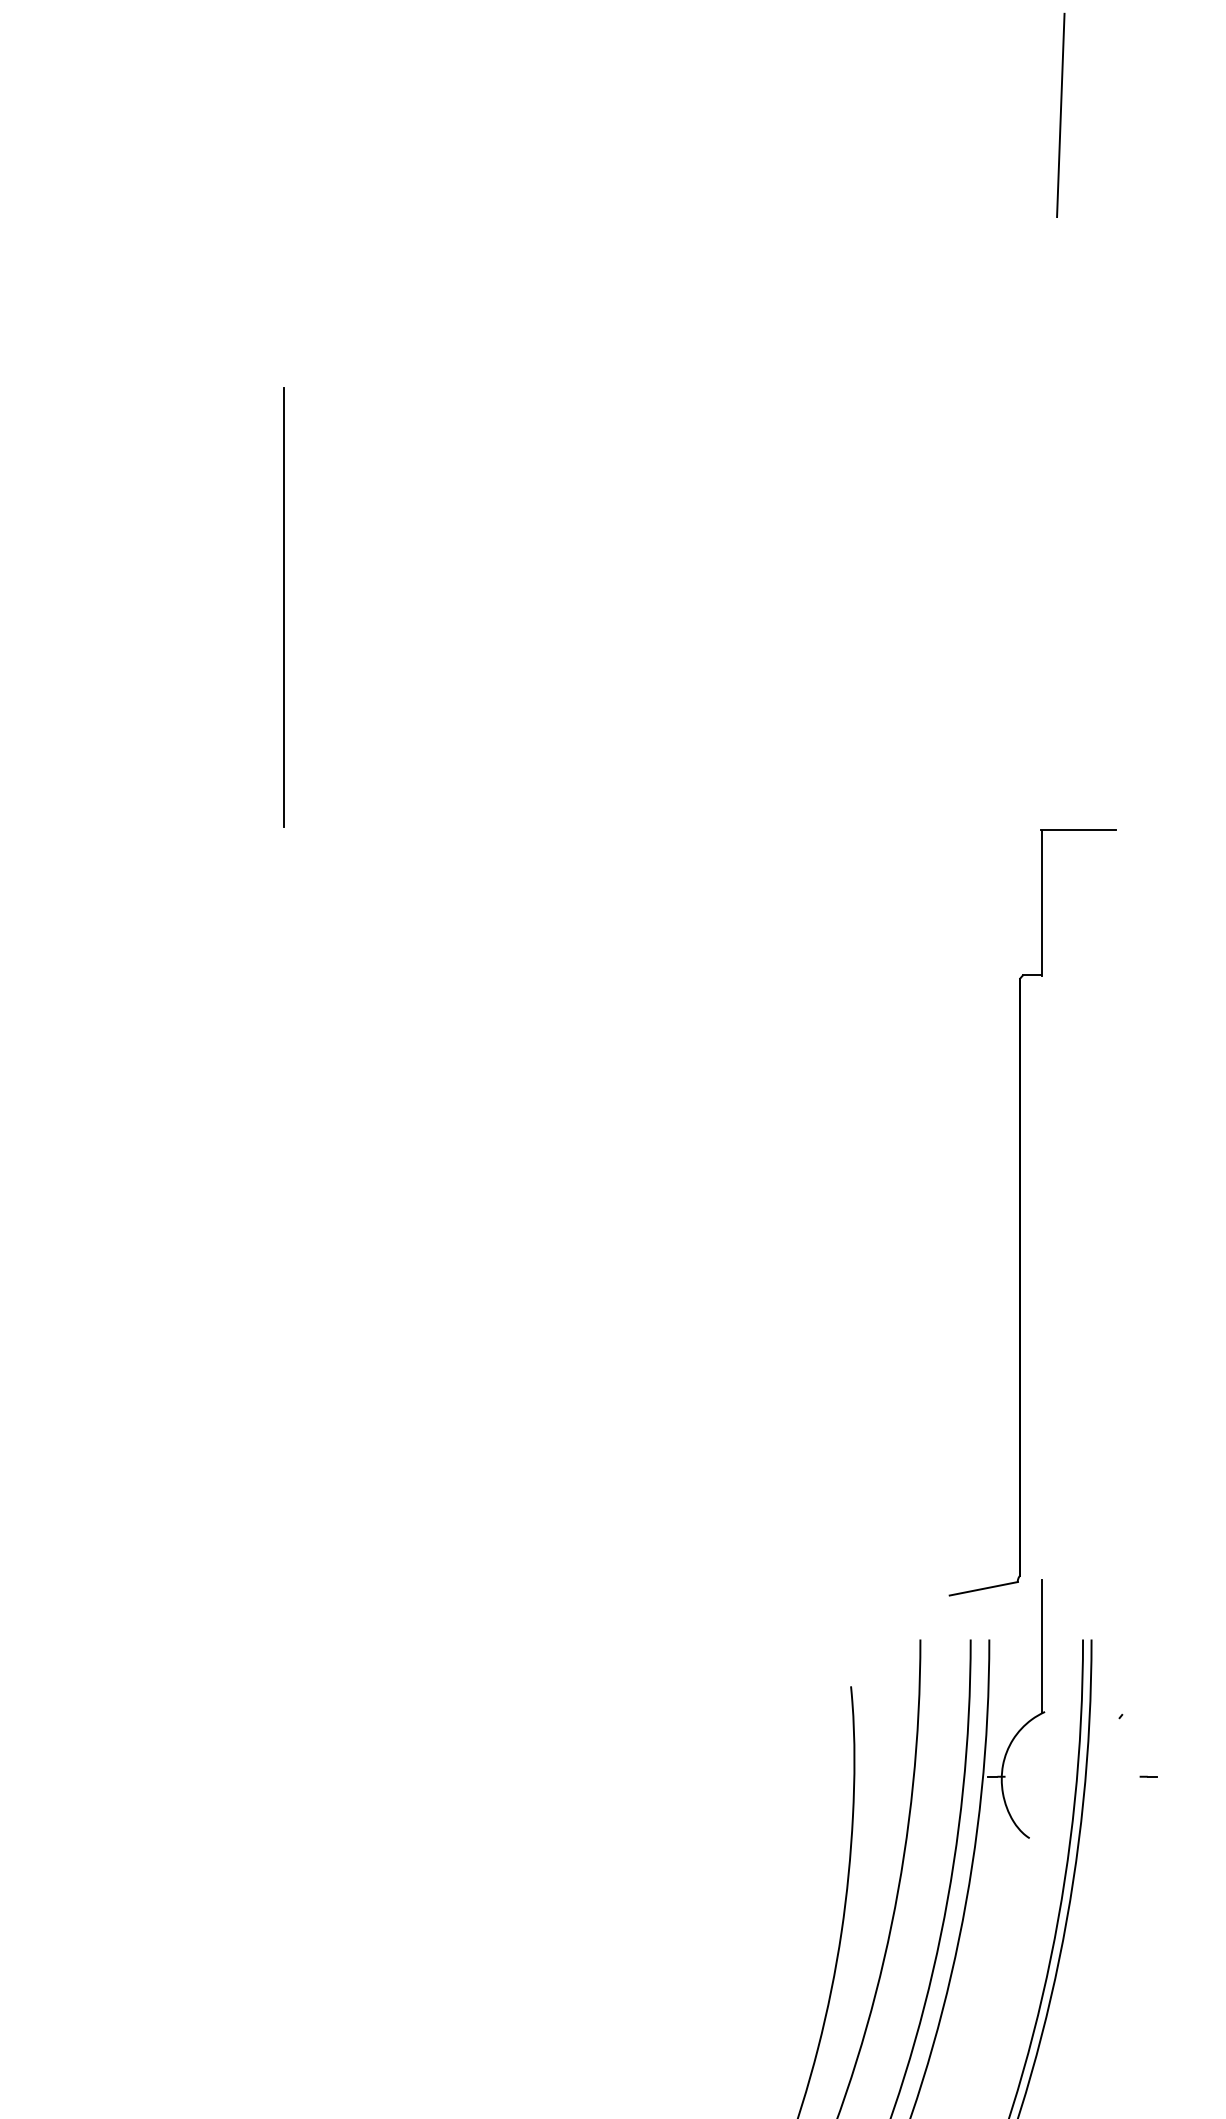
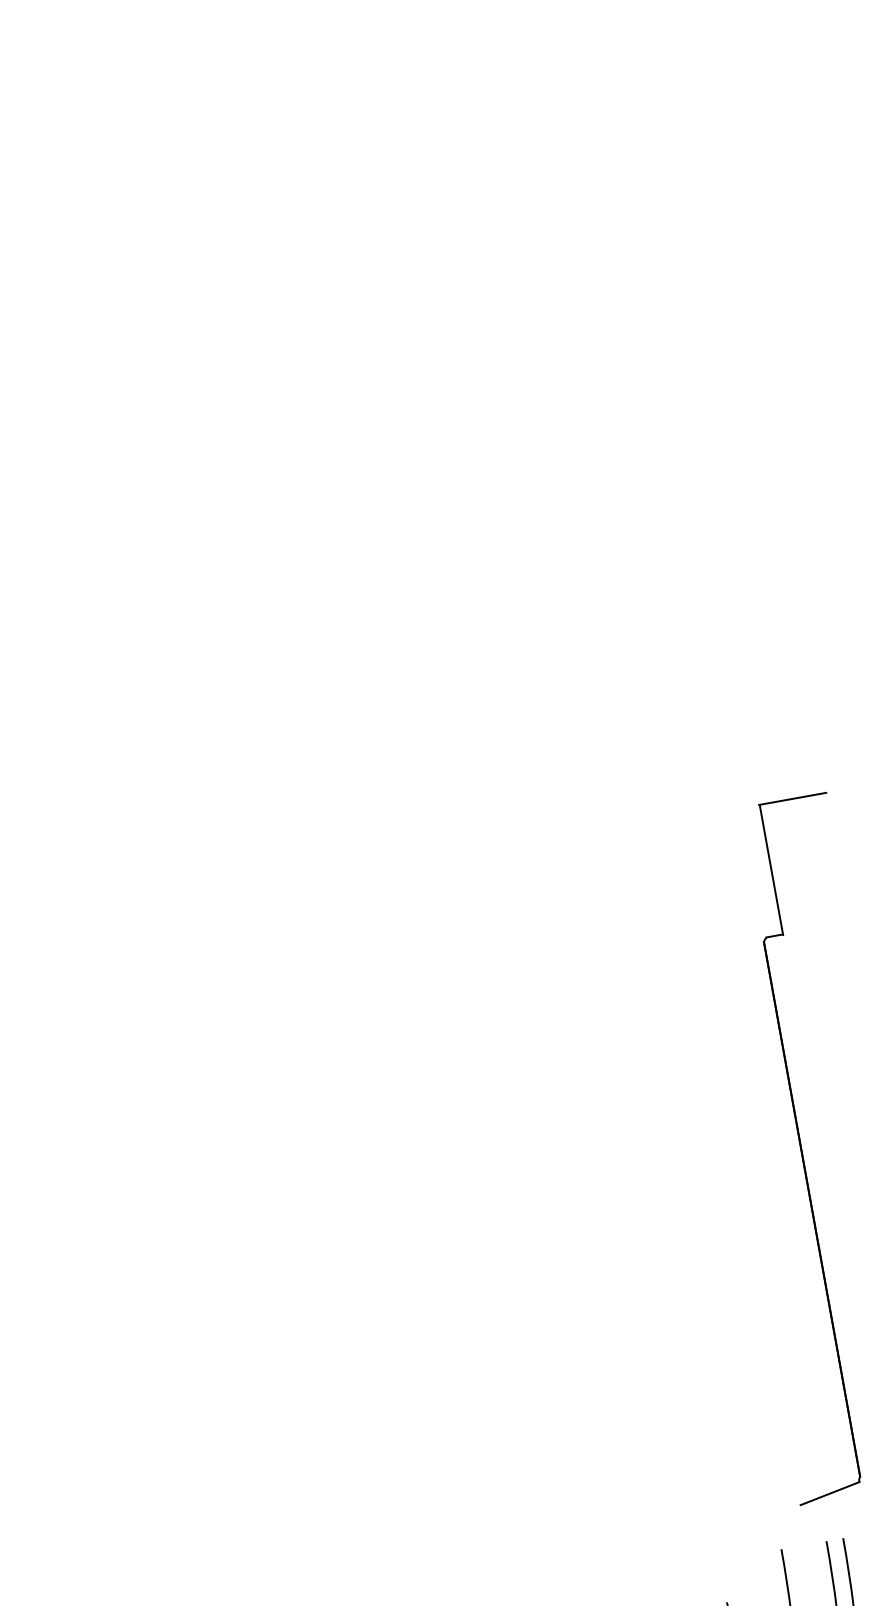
line: (1060, 115) -> (661, 161), removed
line: (283, 606) -> (44, 726), removed

